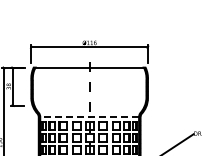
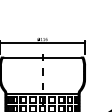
line: (89, 117) -> (42, 93), dashed -> solid

